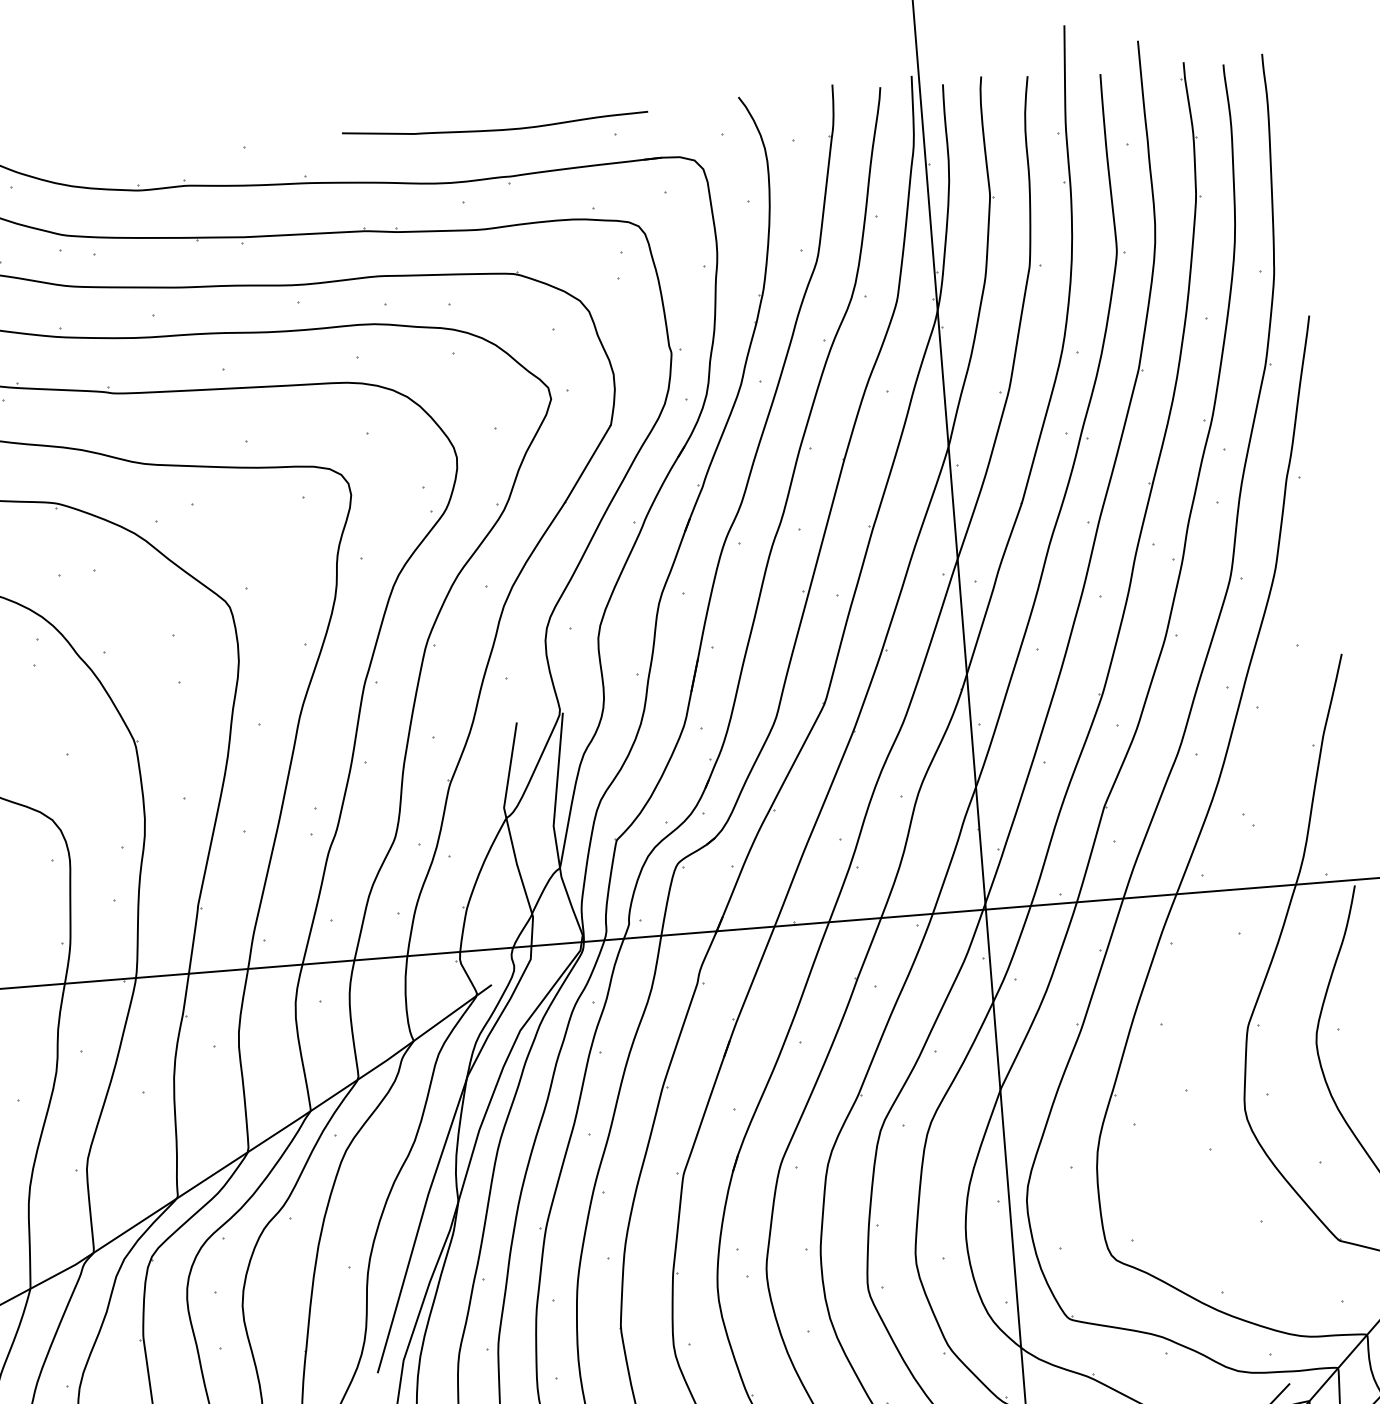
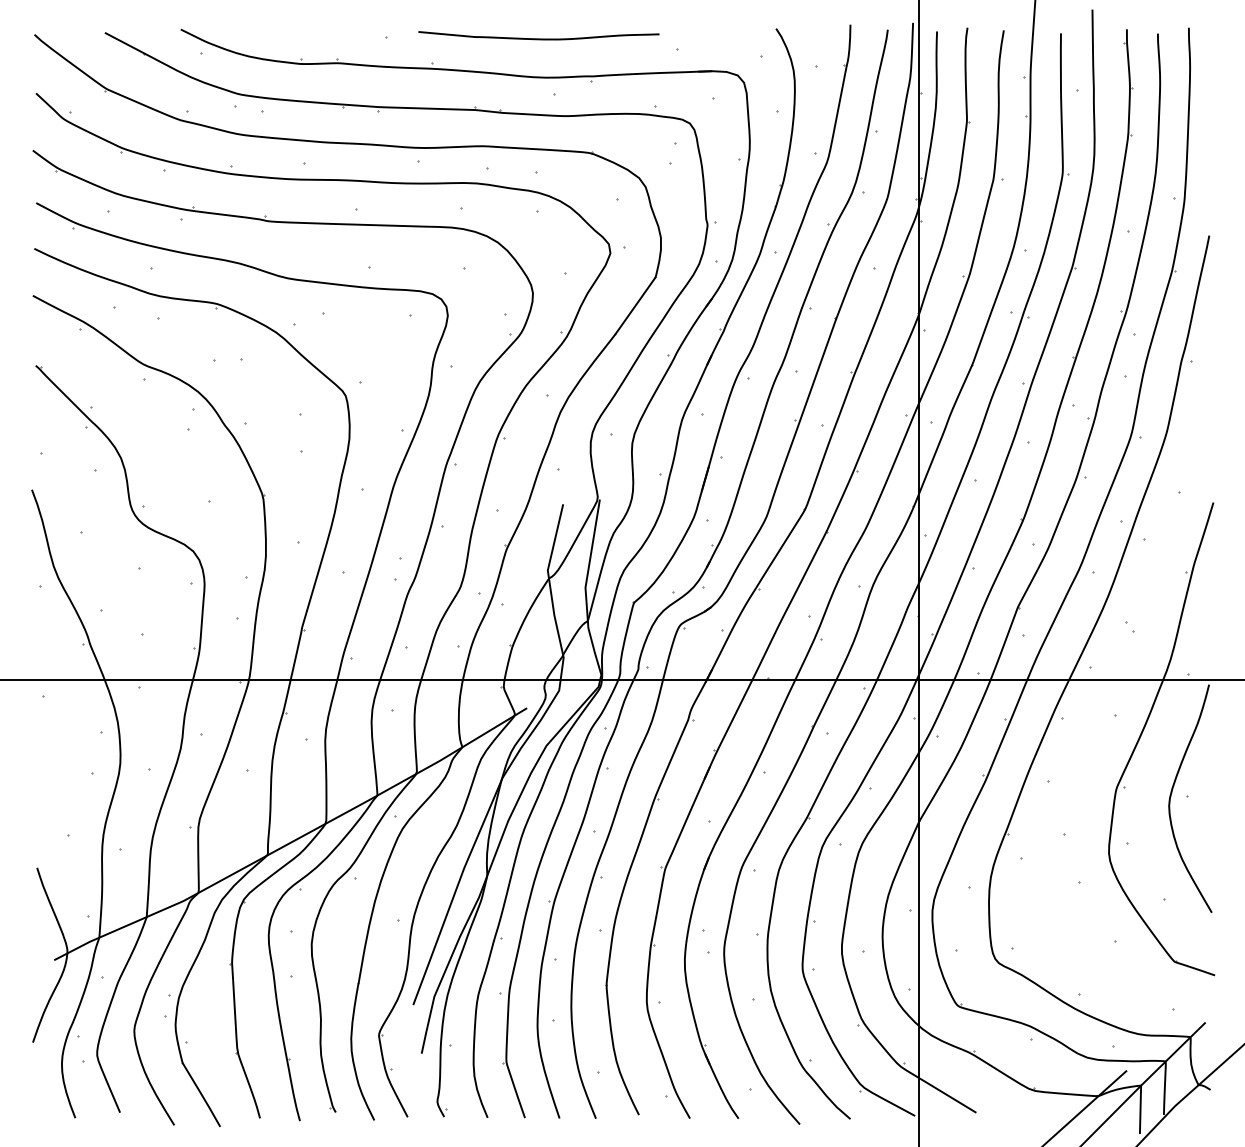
curve: (495, 129) -> (538, 38), moved

